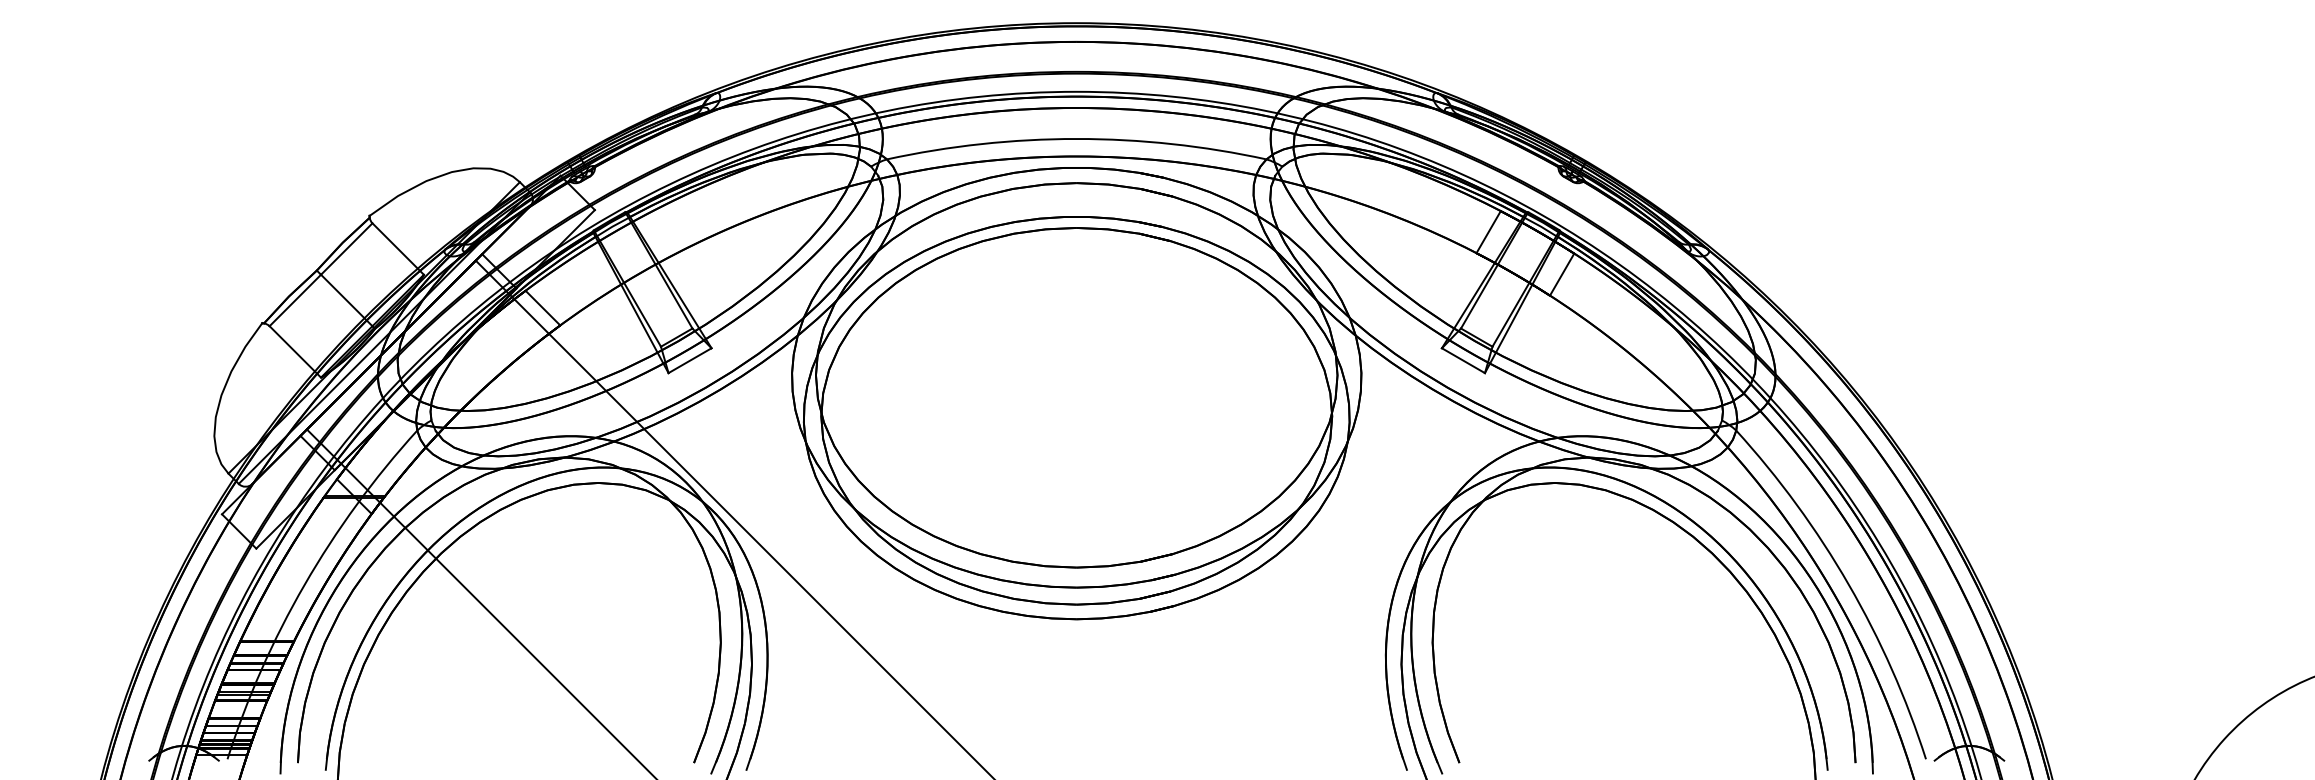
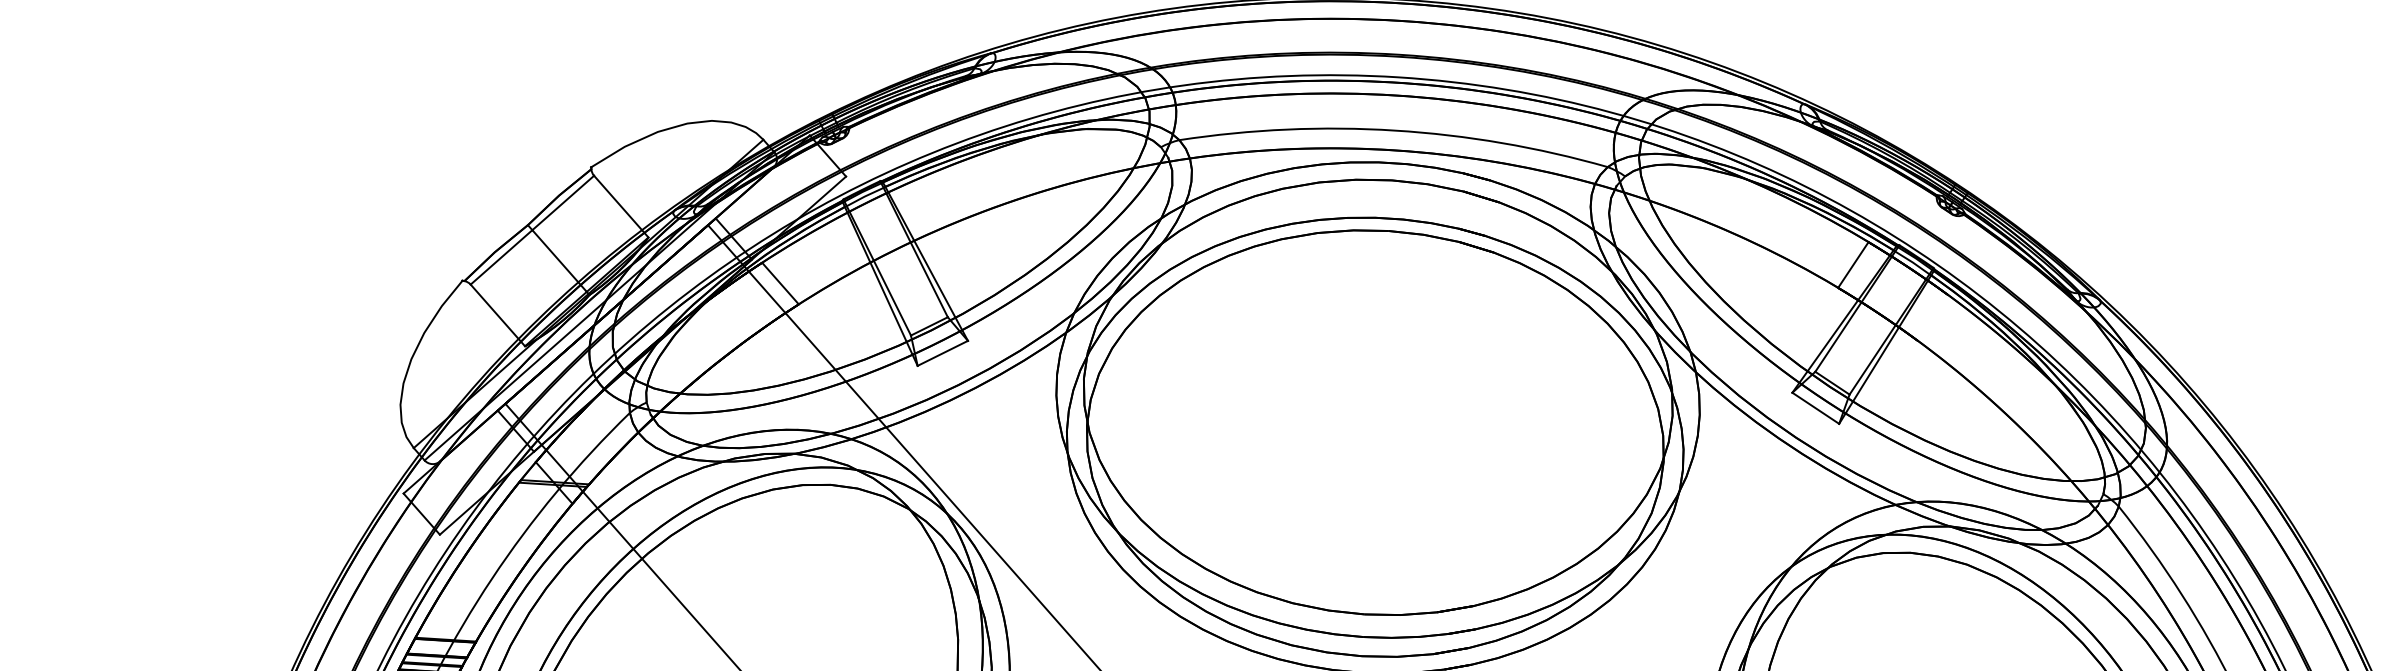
line: (1561, 274) -> (1932, 317), removed

